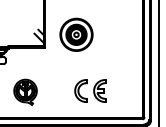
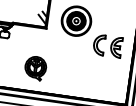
part: (90, 90) -> (108, 45), moved
part: (25, 91) -> (35, 67), moved

